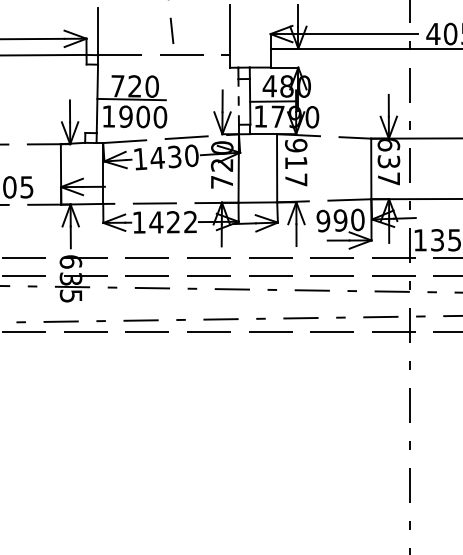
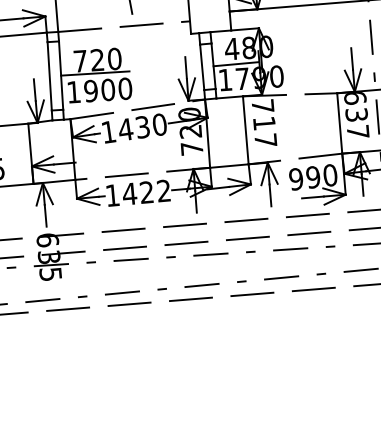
line: (85, 98) -> (49, 76), added
line: (238, 101) -> (201, 66), dashed -> solid
text: (296, 145) -> (263, 106), 917 -> 717

